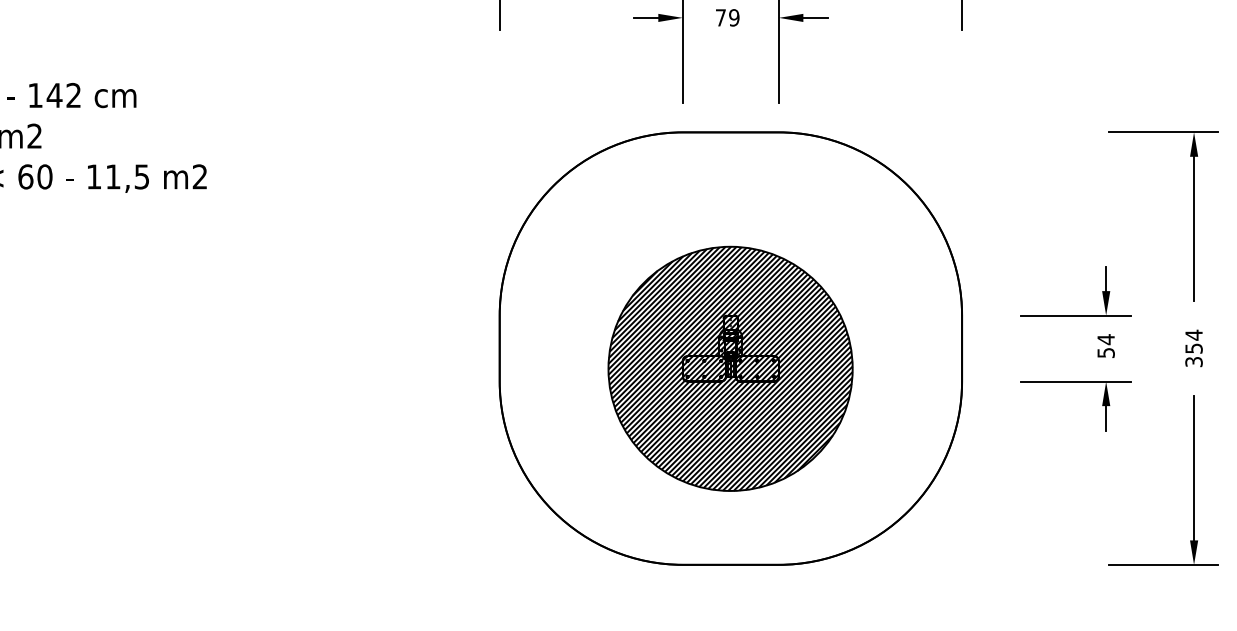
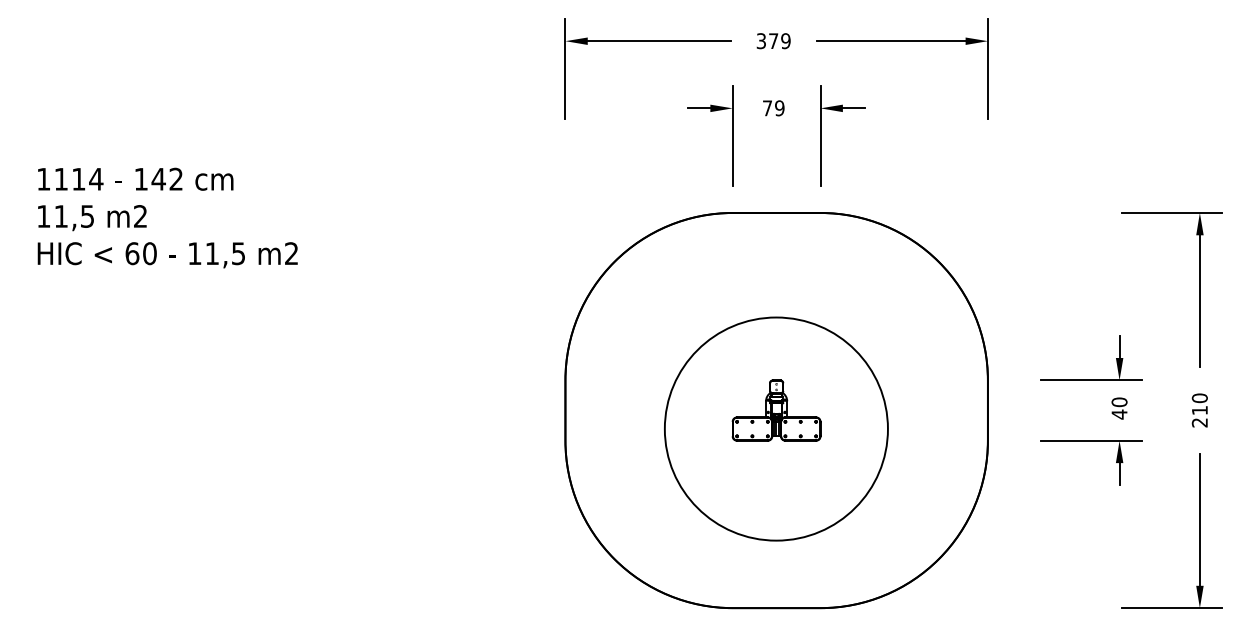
text: (1106, 346) -> (1119, 408), 54 -> 40
text: (1193, 348) -> (1199, 410), 354 -> 210
hatch: (729, 368) -> (775, 428), removed

